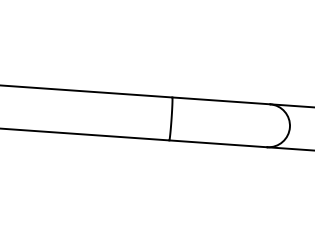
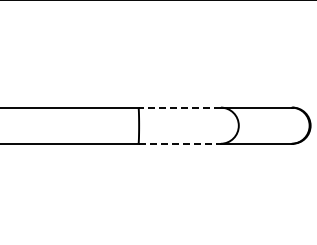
line: (221, 100) -> (179, 107), solid -> dashed
line: (219, 143) -> (180, 143), solid -> dashed

